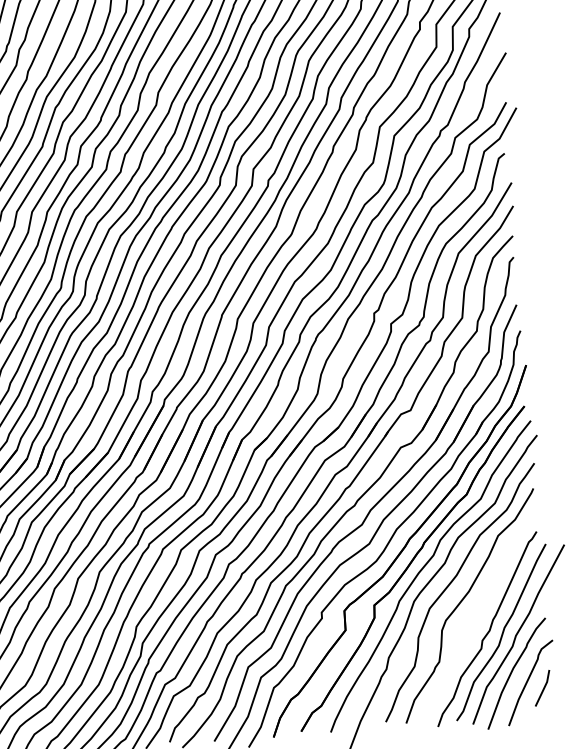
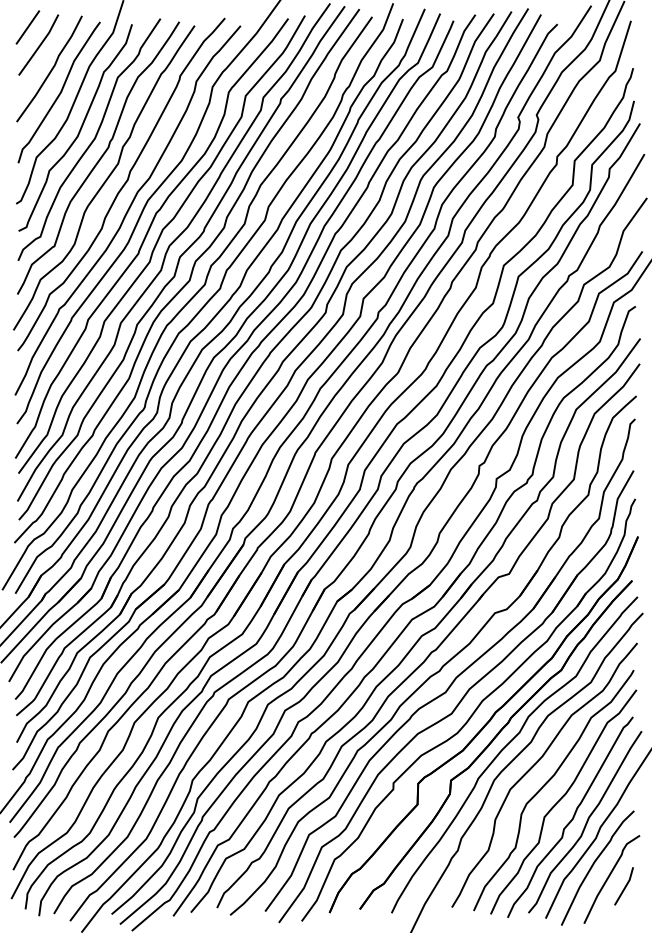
curve: (477, 613) -> (561, 799), added

